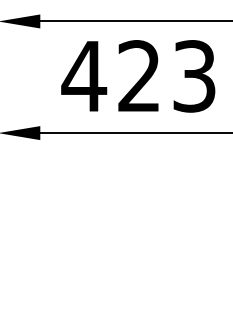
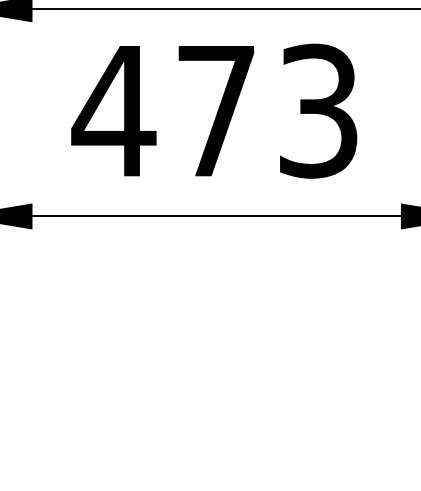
text: (138, 75) -> (214, 109), 423 -> 473

